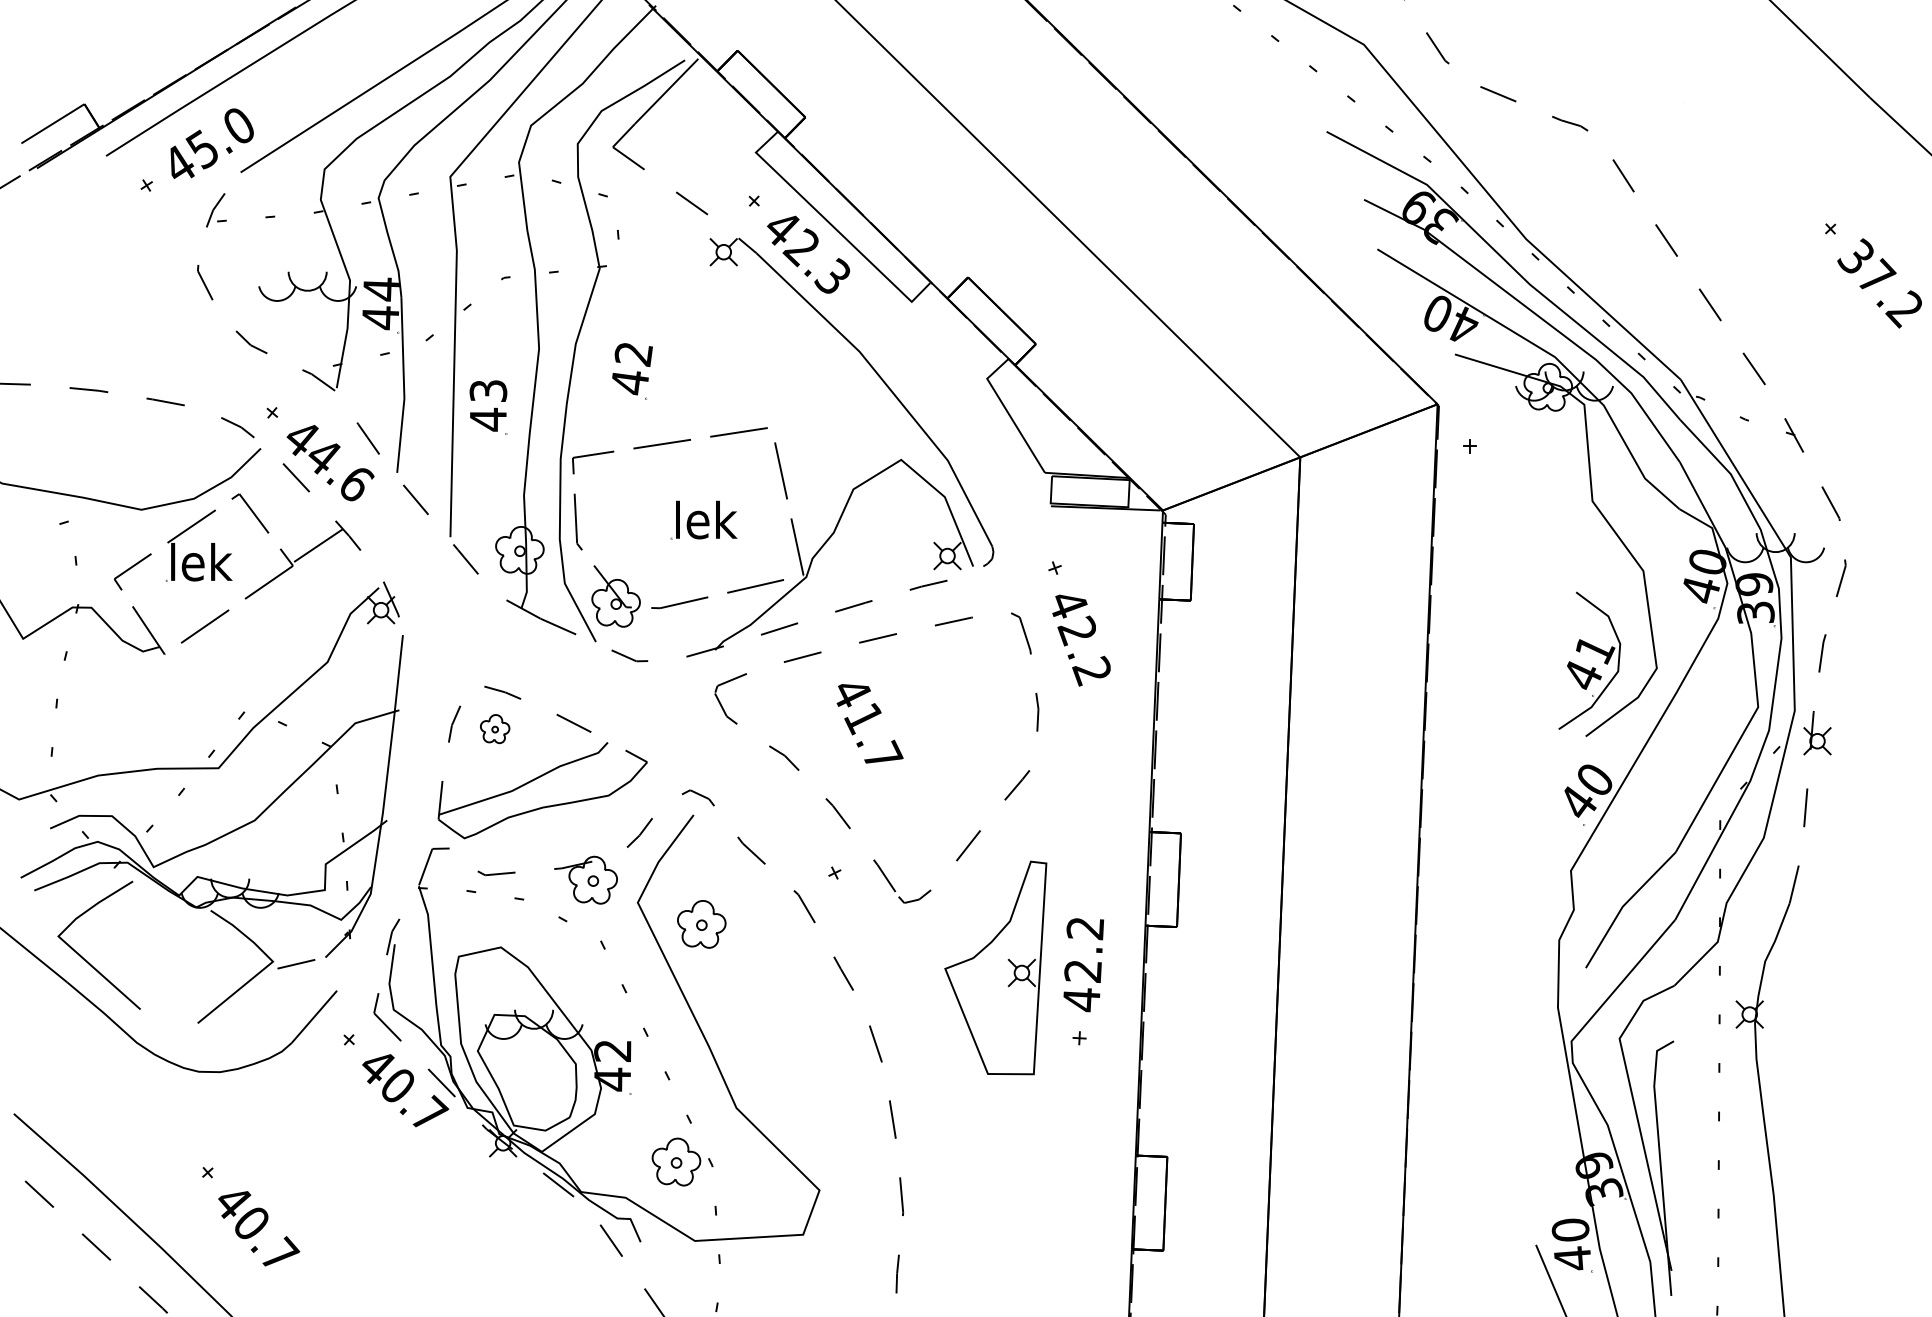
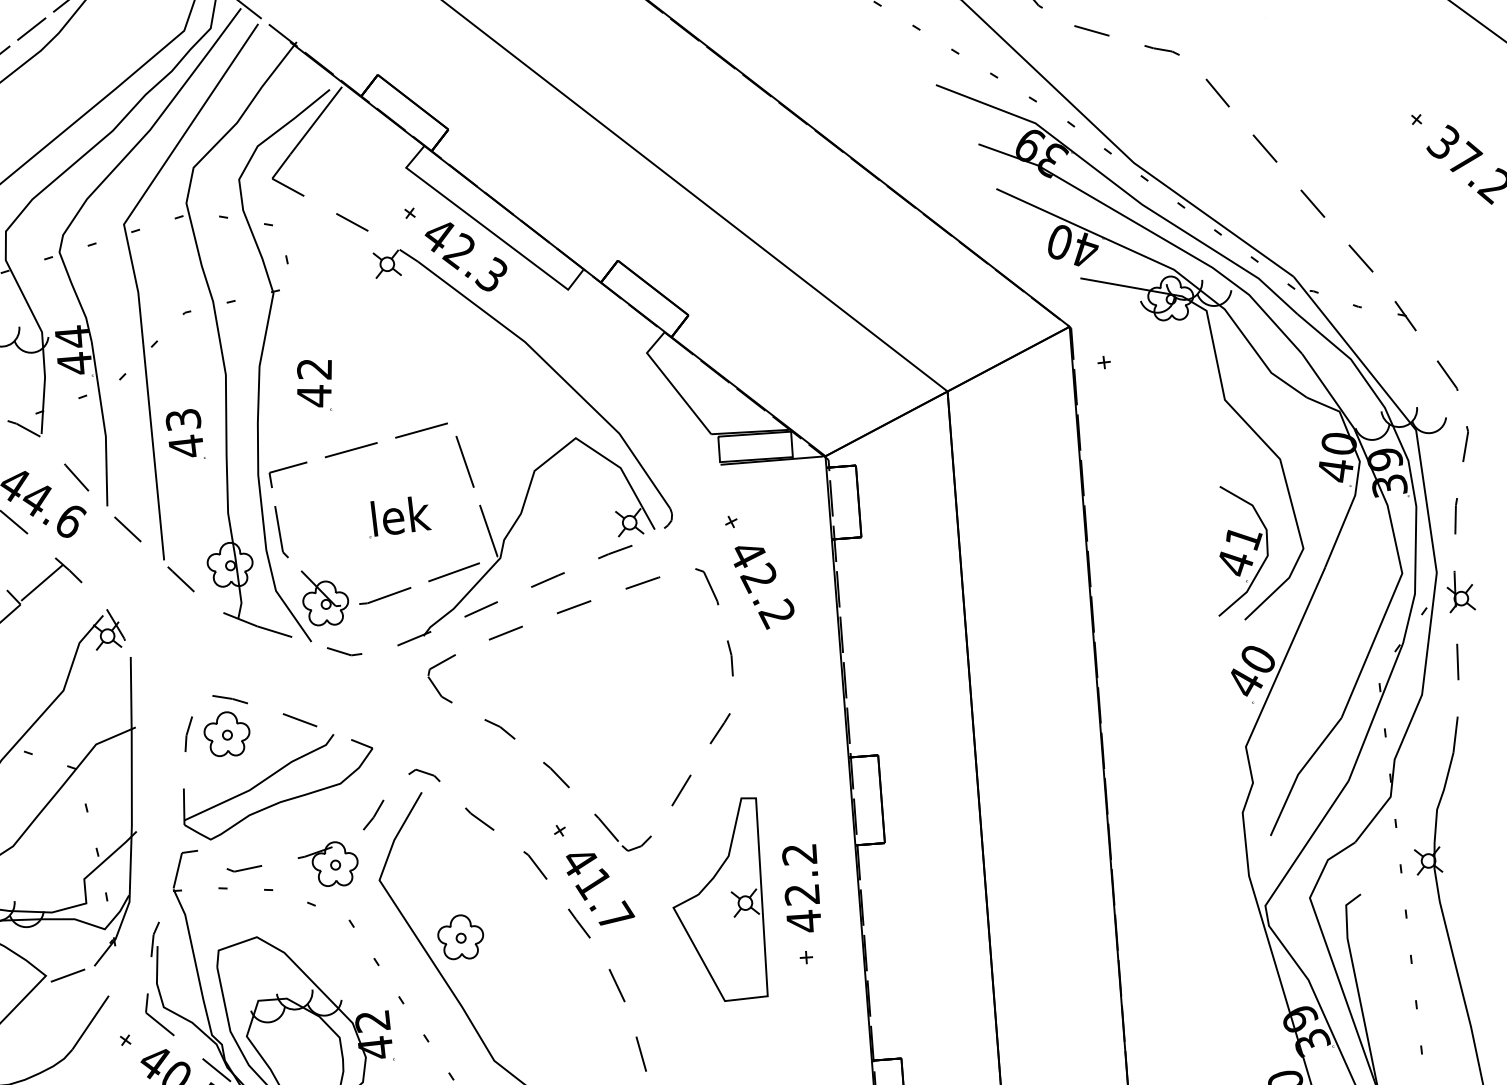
text: (869, 723) -> (599, 887), moved
part: (494, 728) -> (226, 733), size x1.67
part: (701, 924) -> (460, 937), moved

